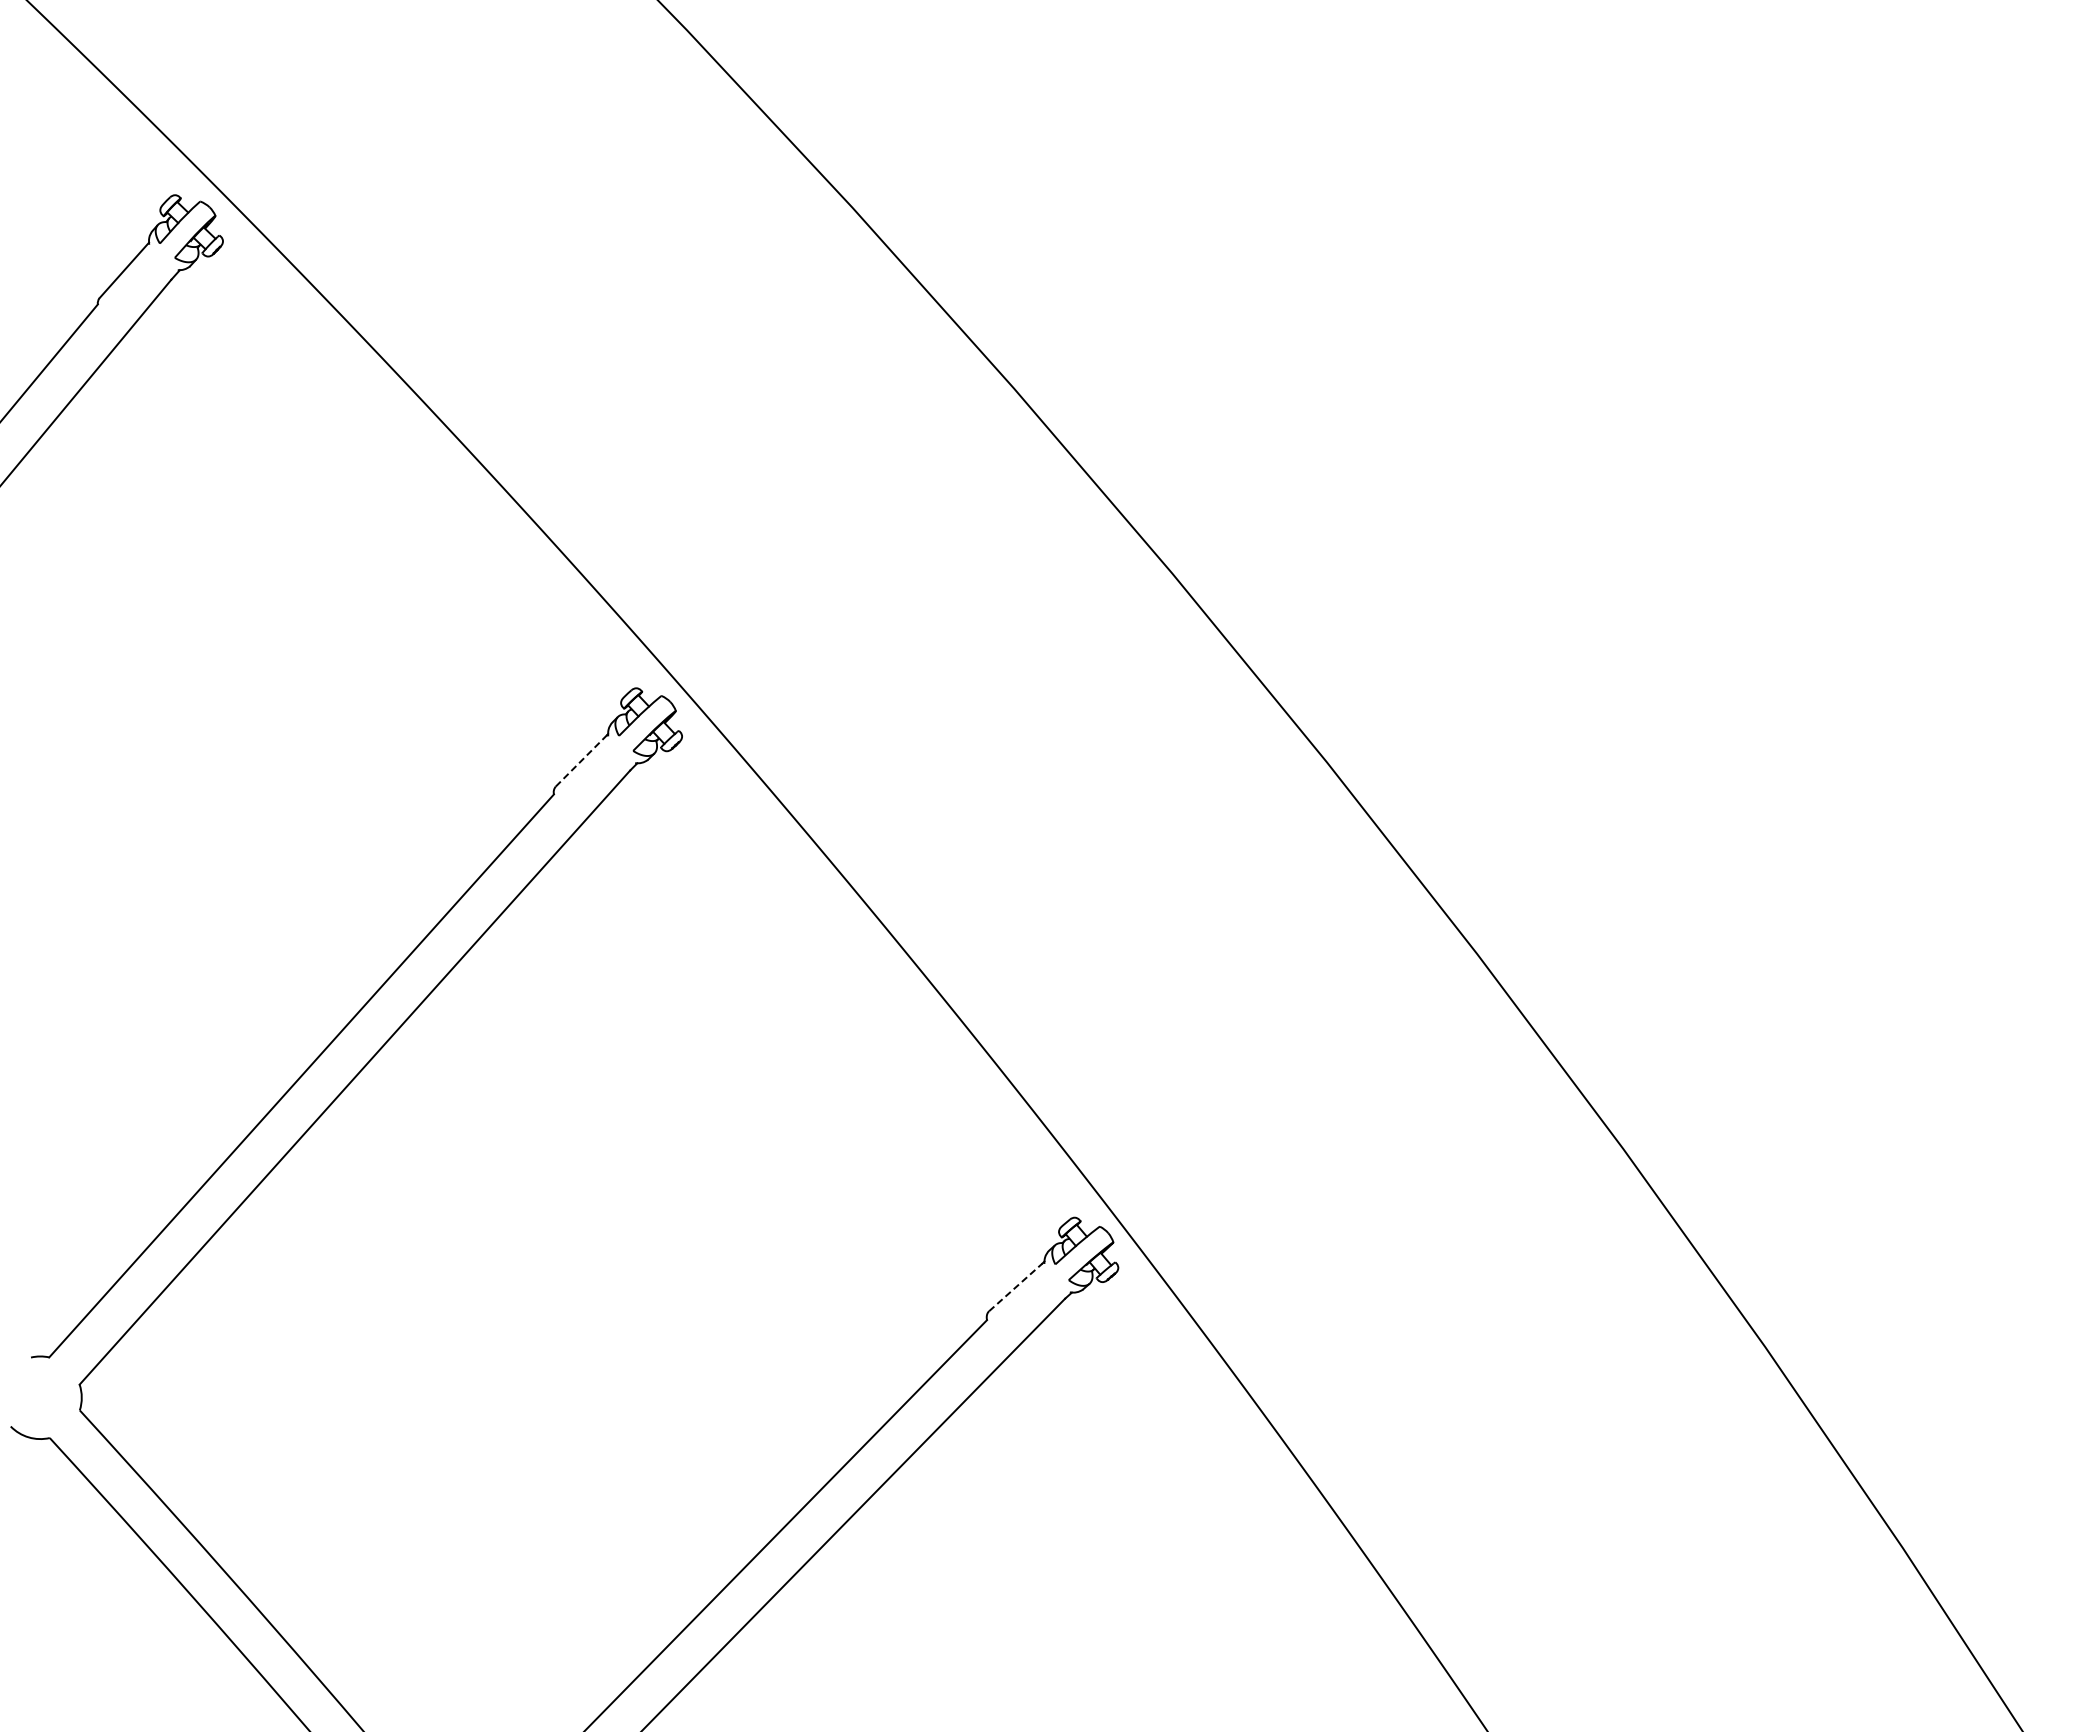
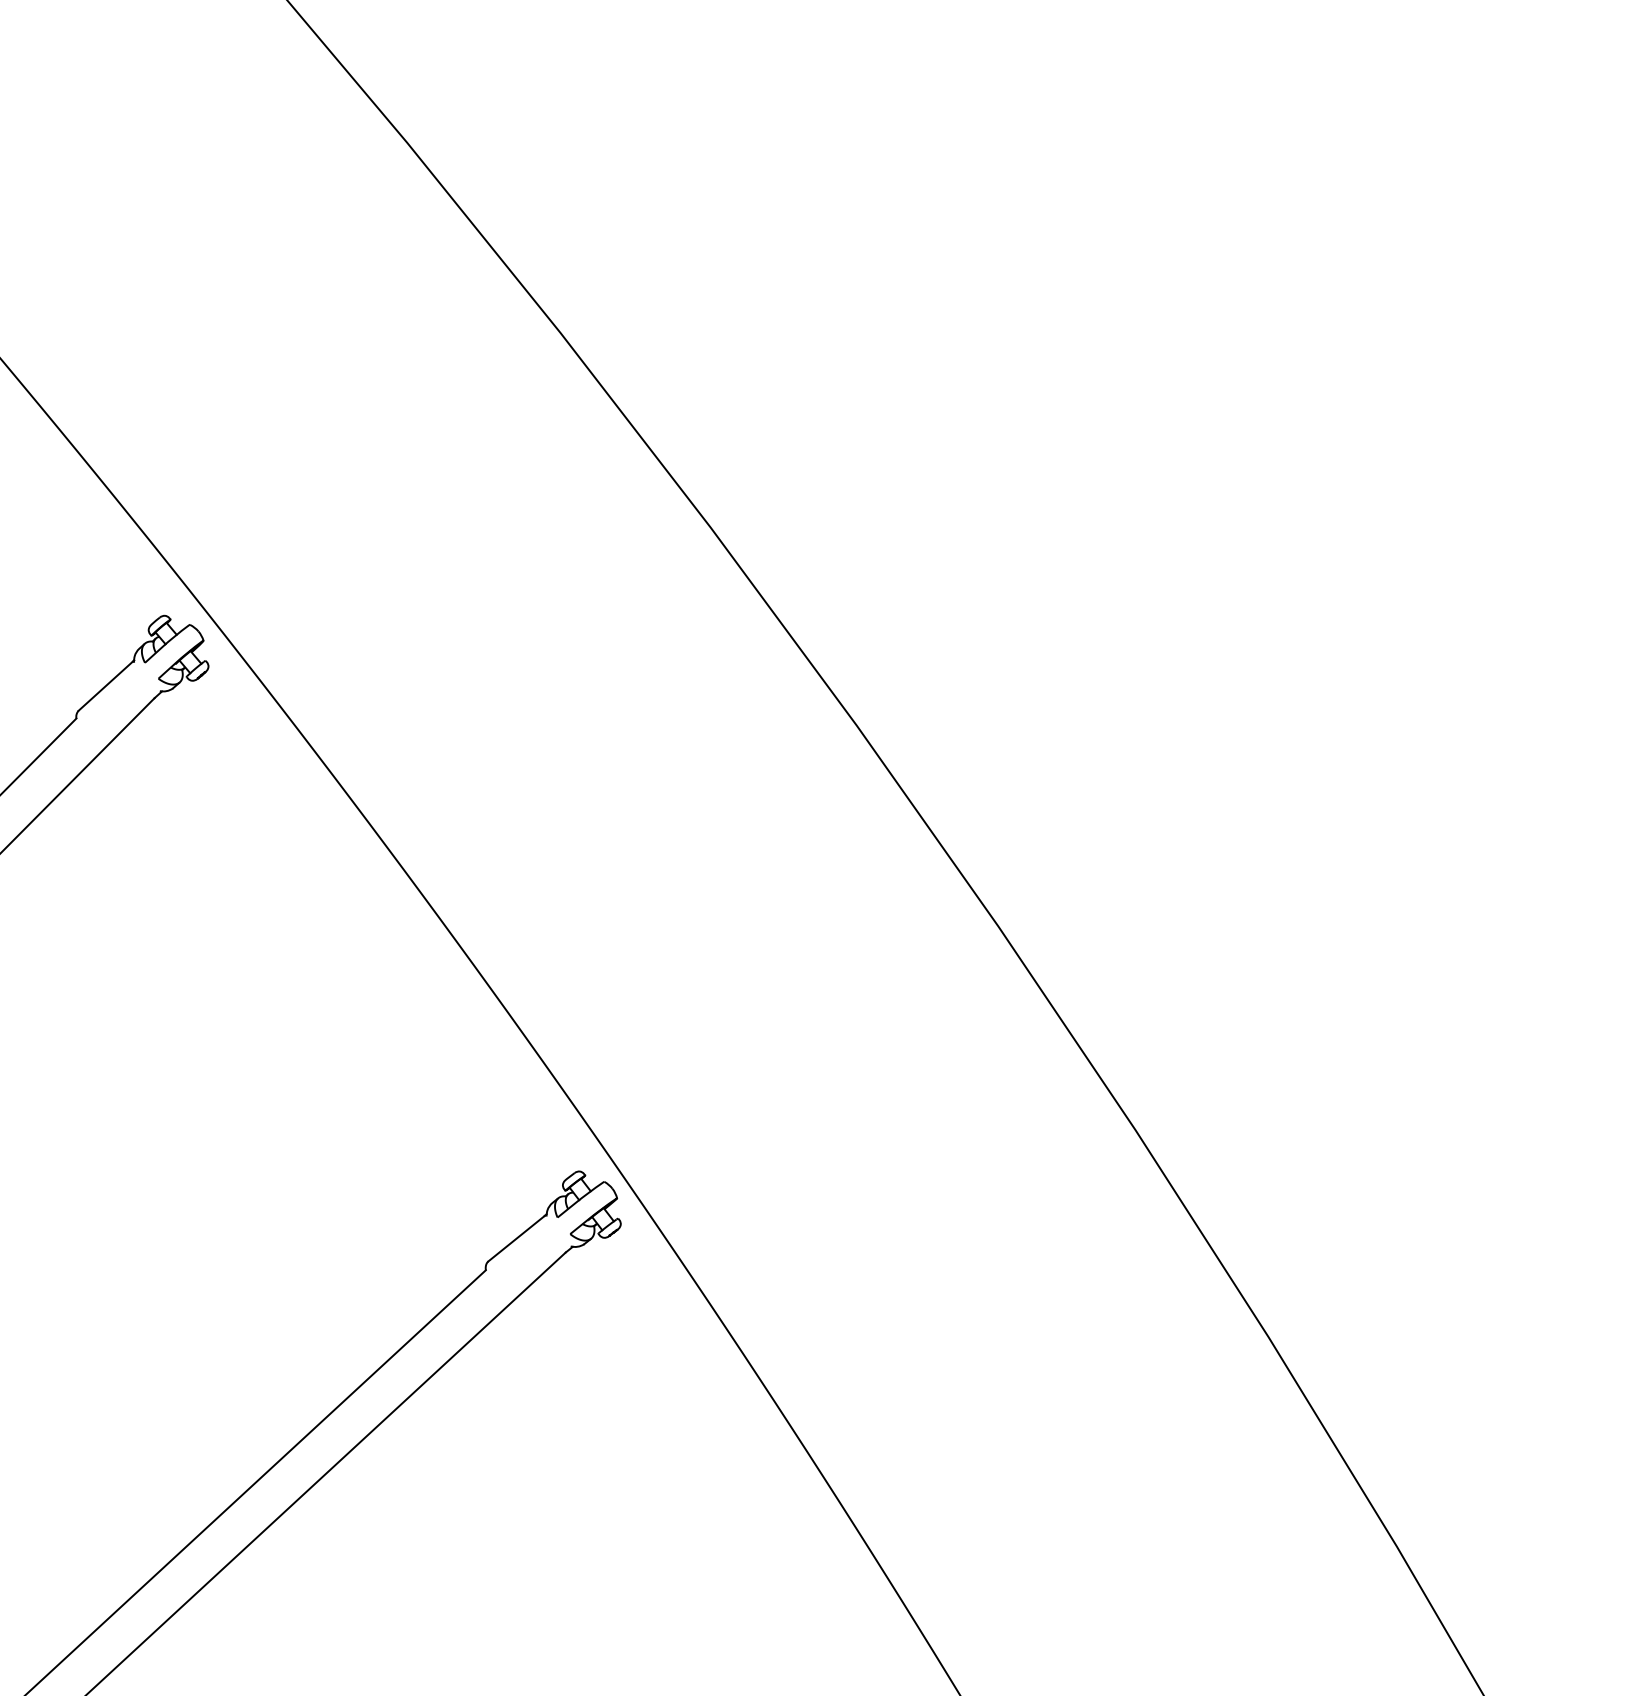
line: (582, 760) -> (106, 685), dashed -> solid
line: (1015, 1287) -> (516, 1238), dashed -> solid

